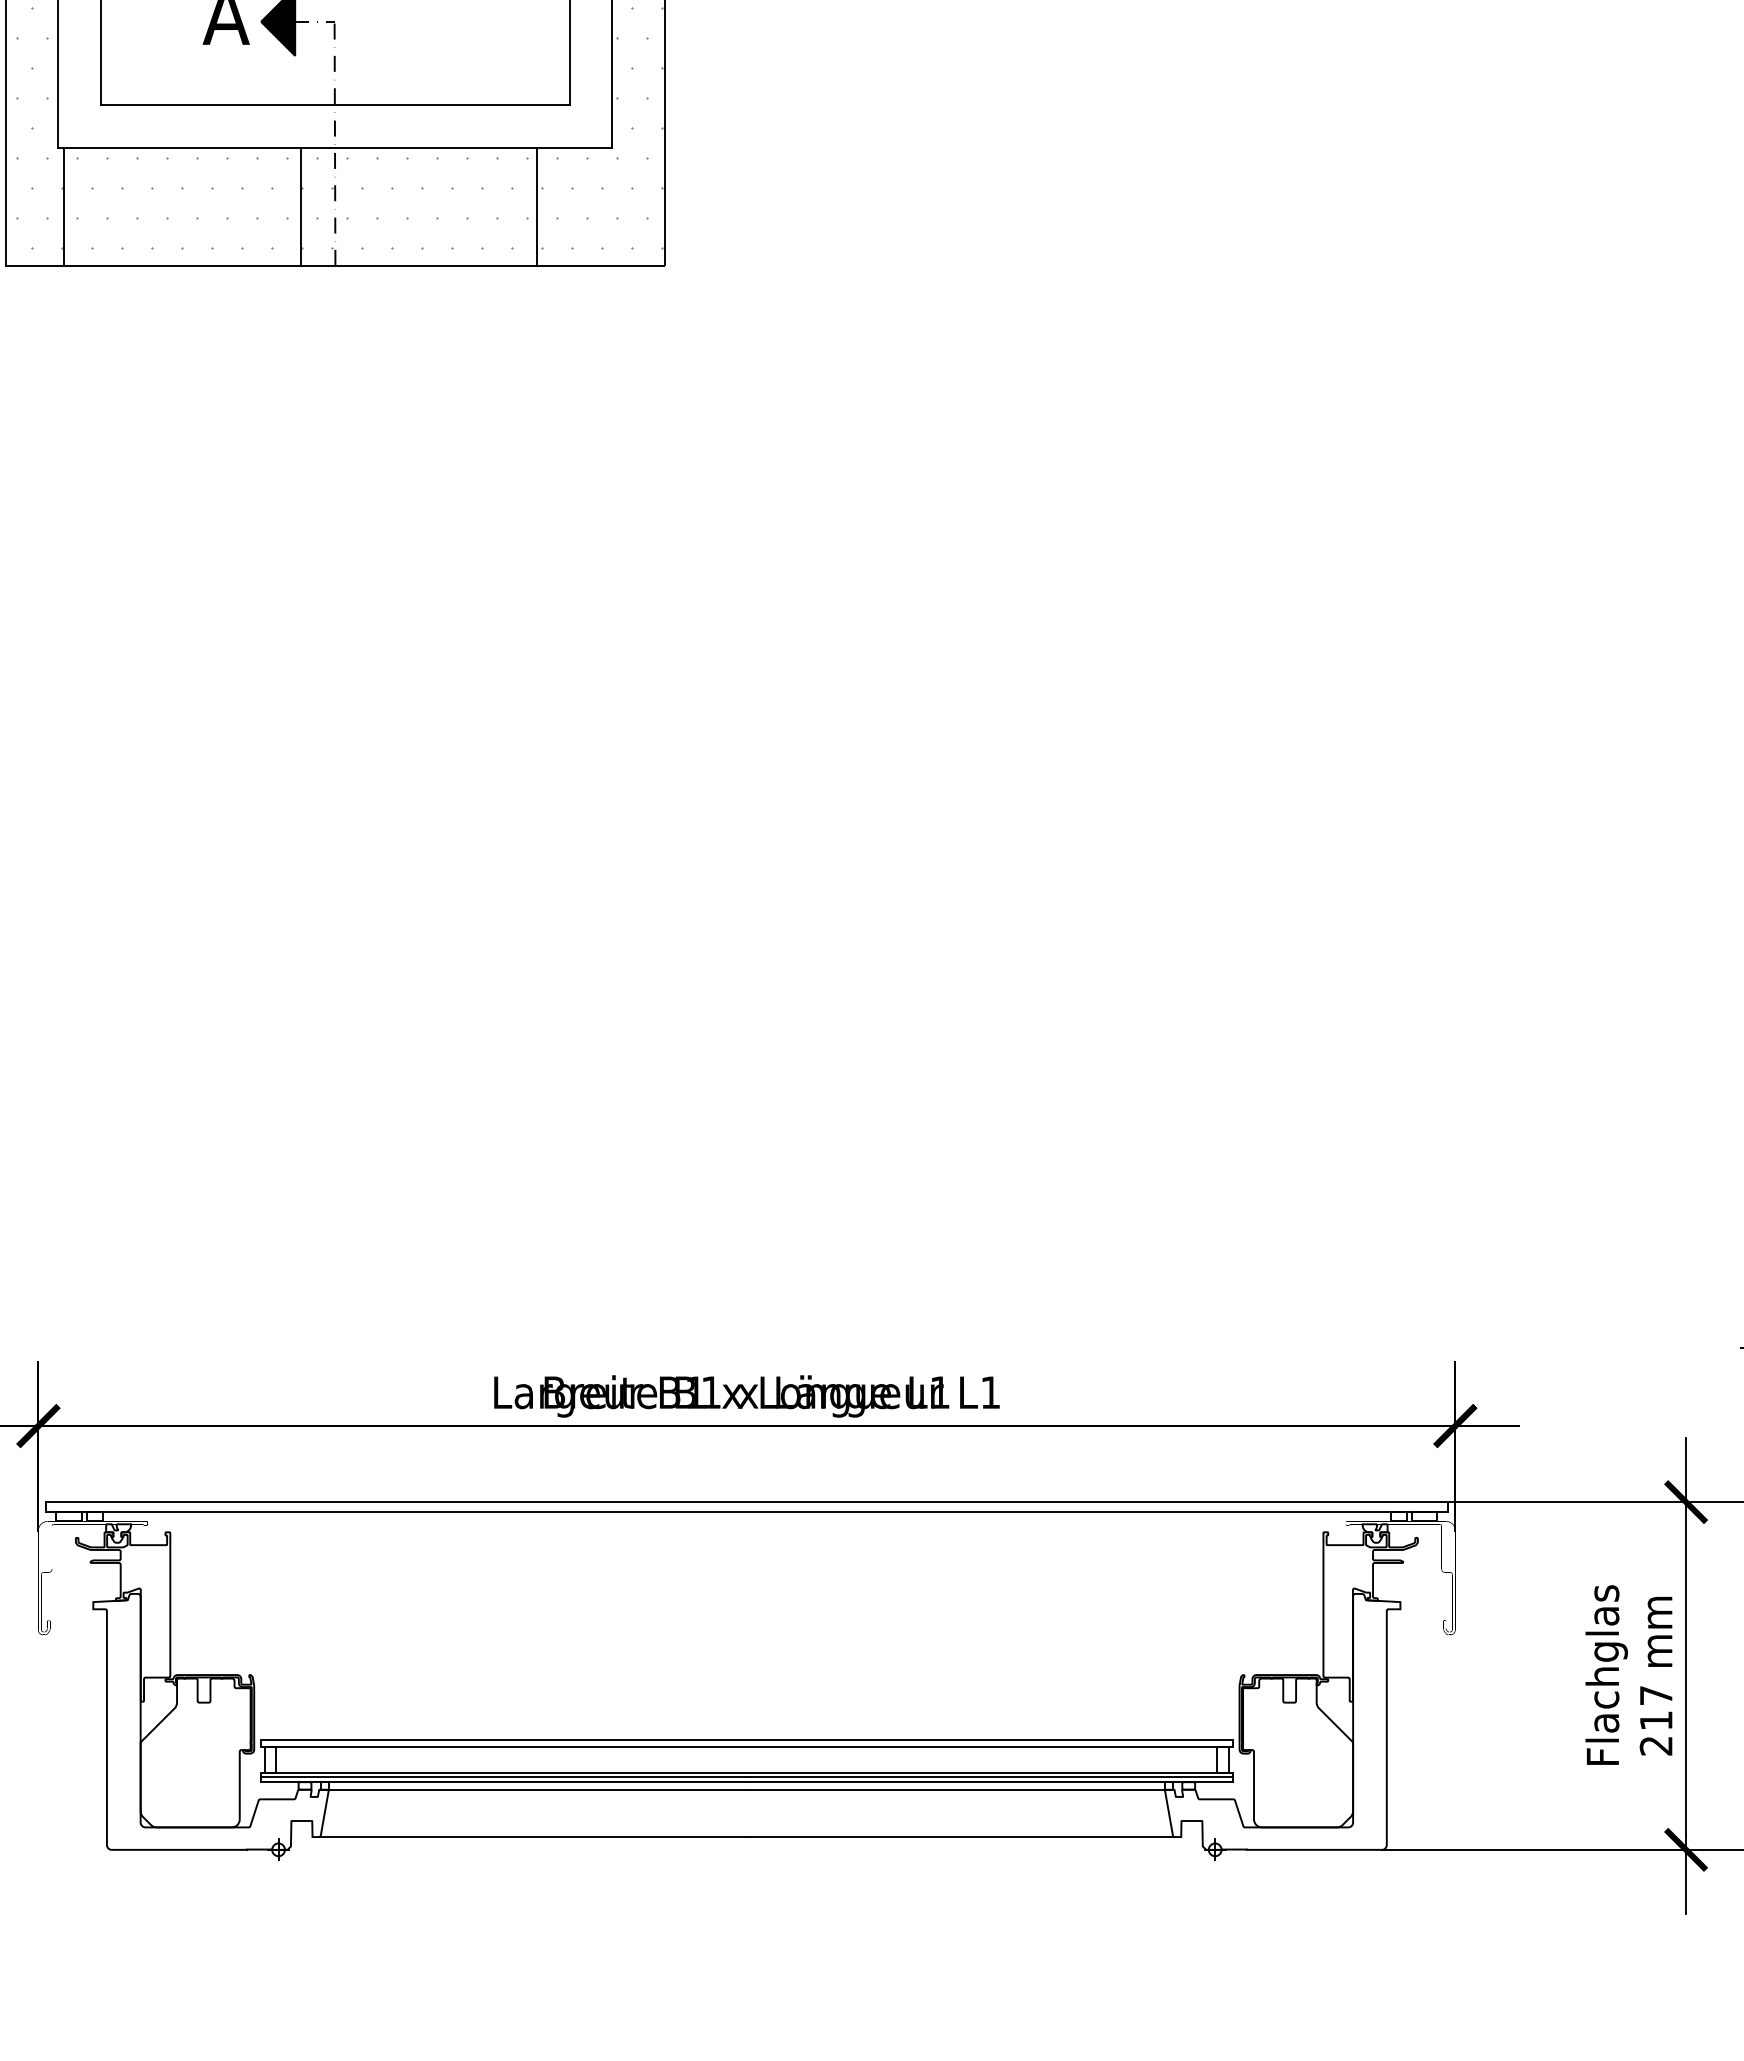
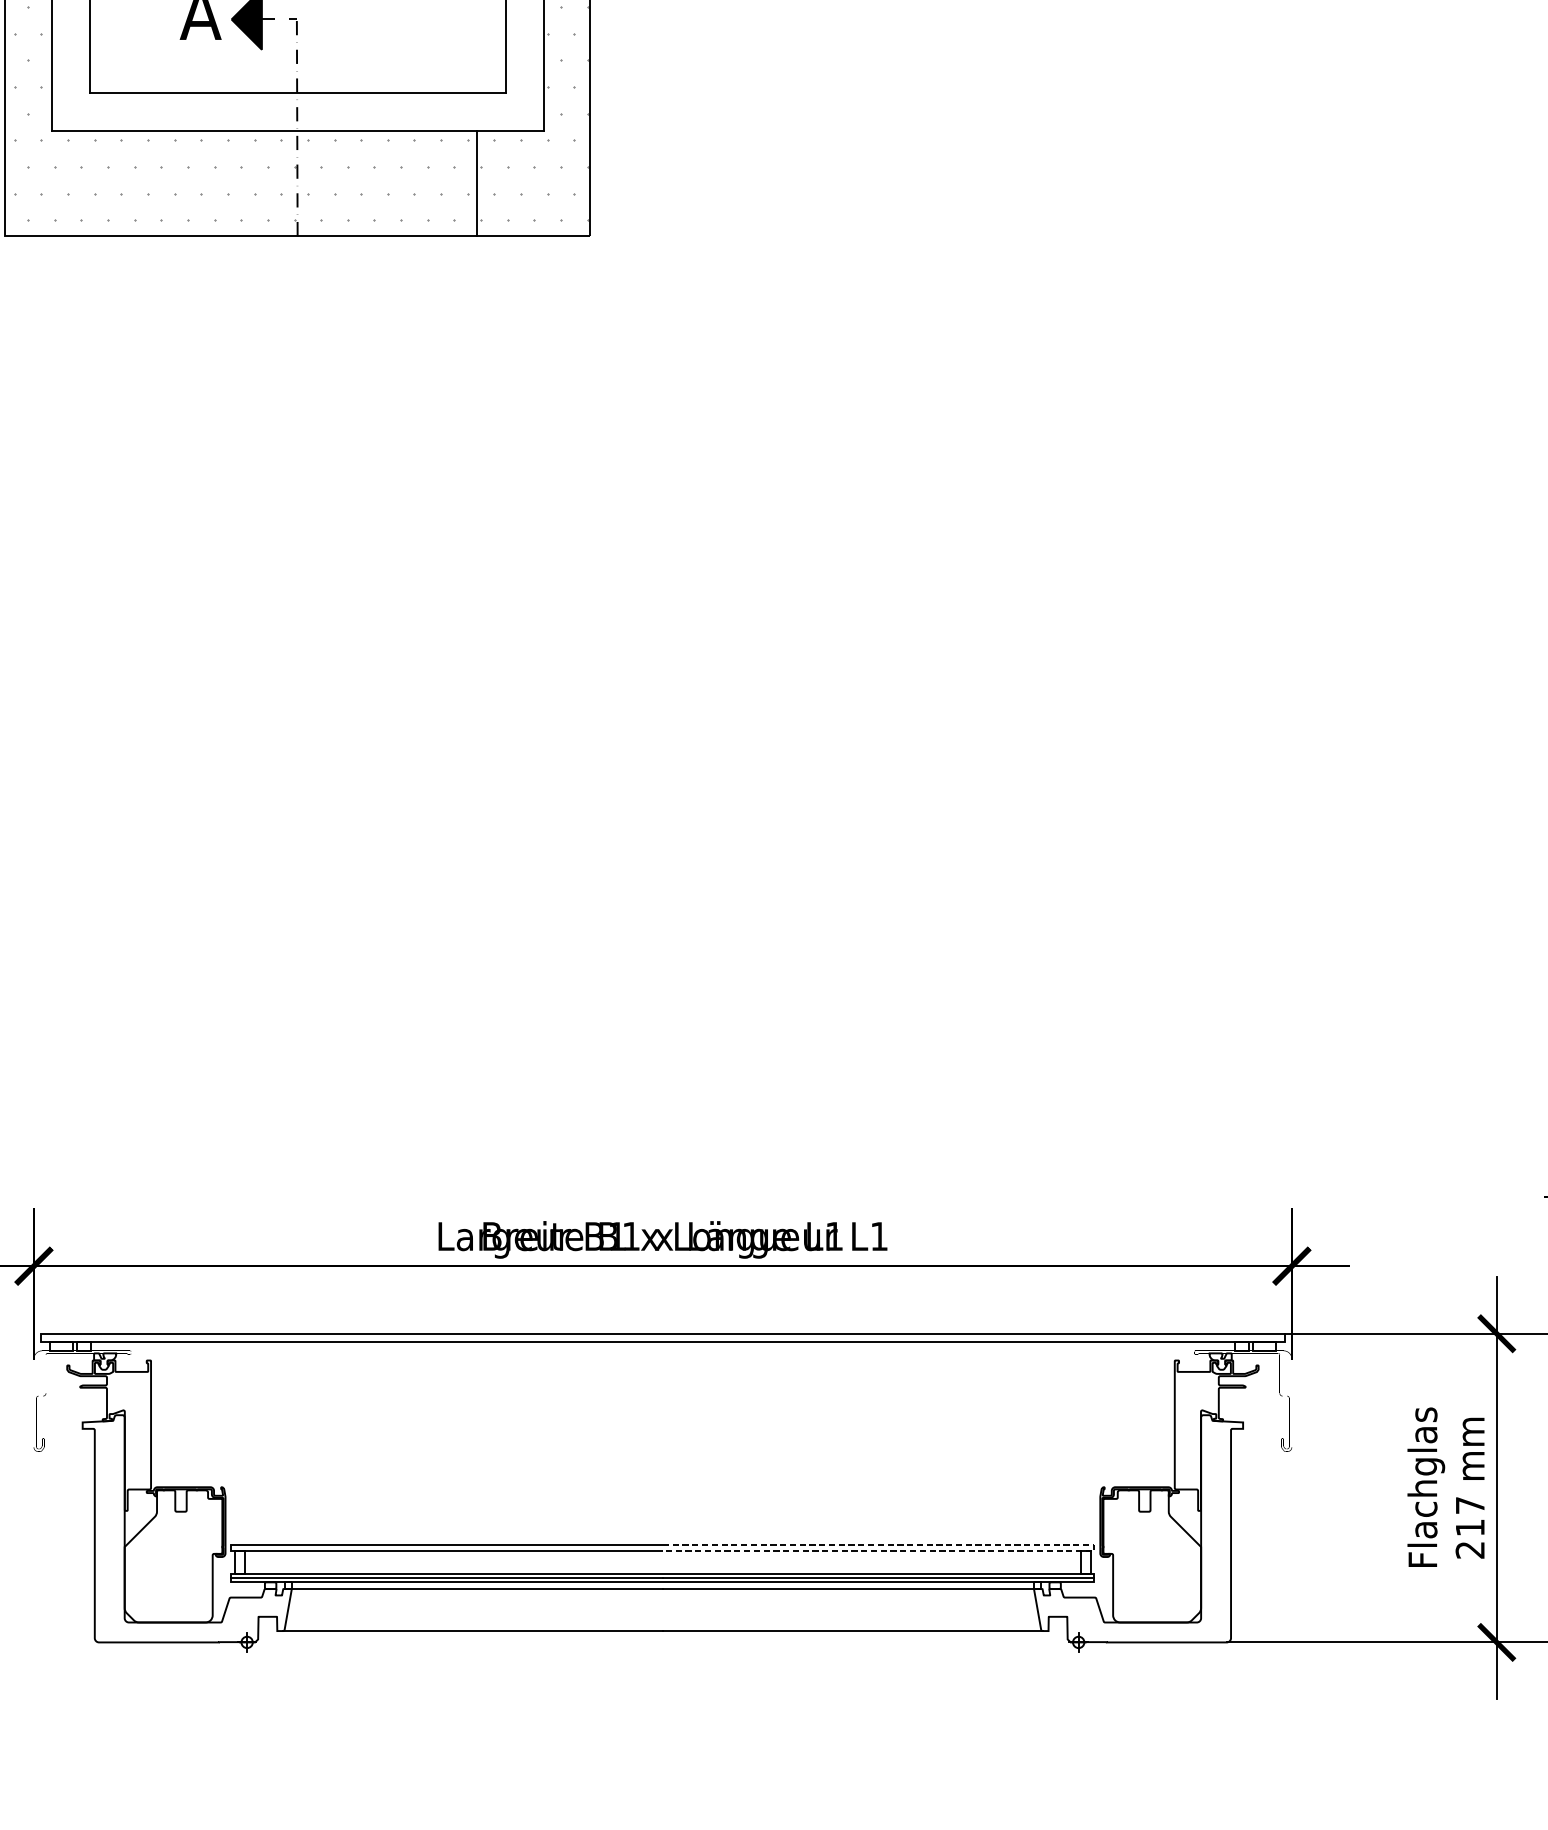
line: (64, 206) -> (57, 183), removed
line: (300, 206) -> (266, 183), removed
line: (1232, 1744) -> (1094, 1548), solid -> dashed

